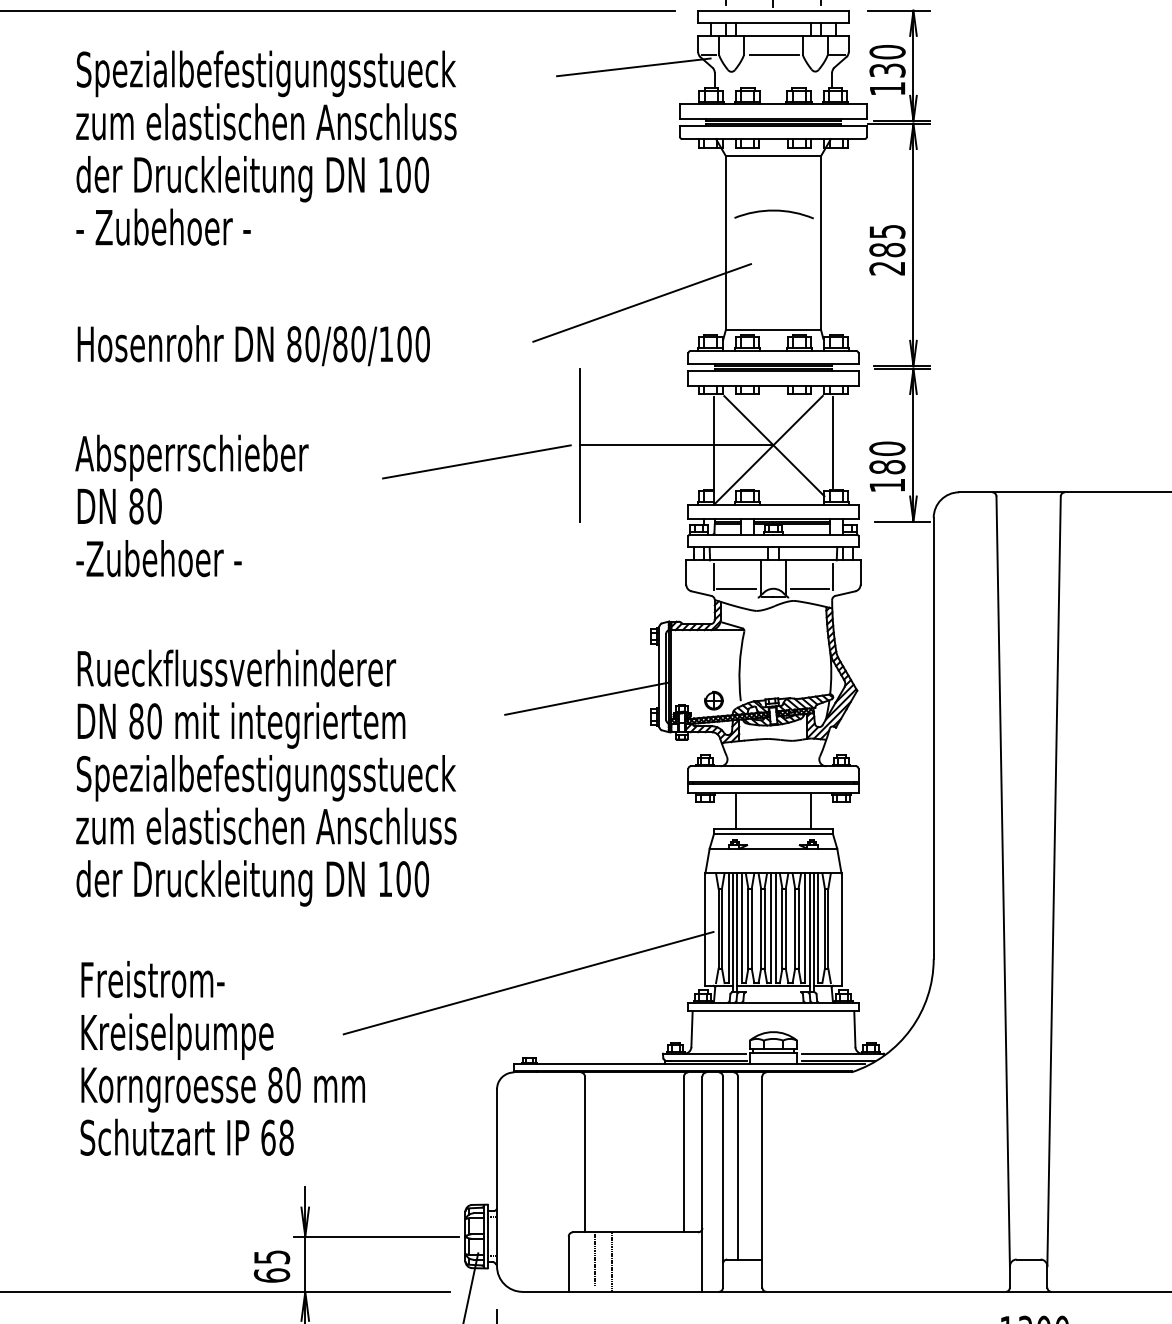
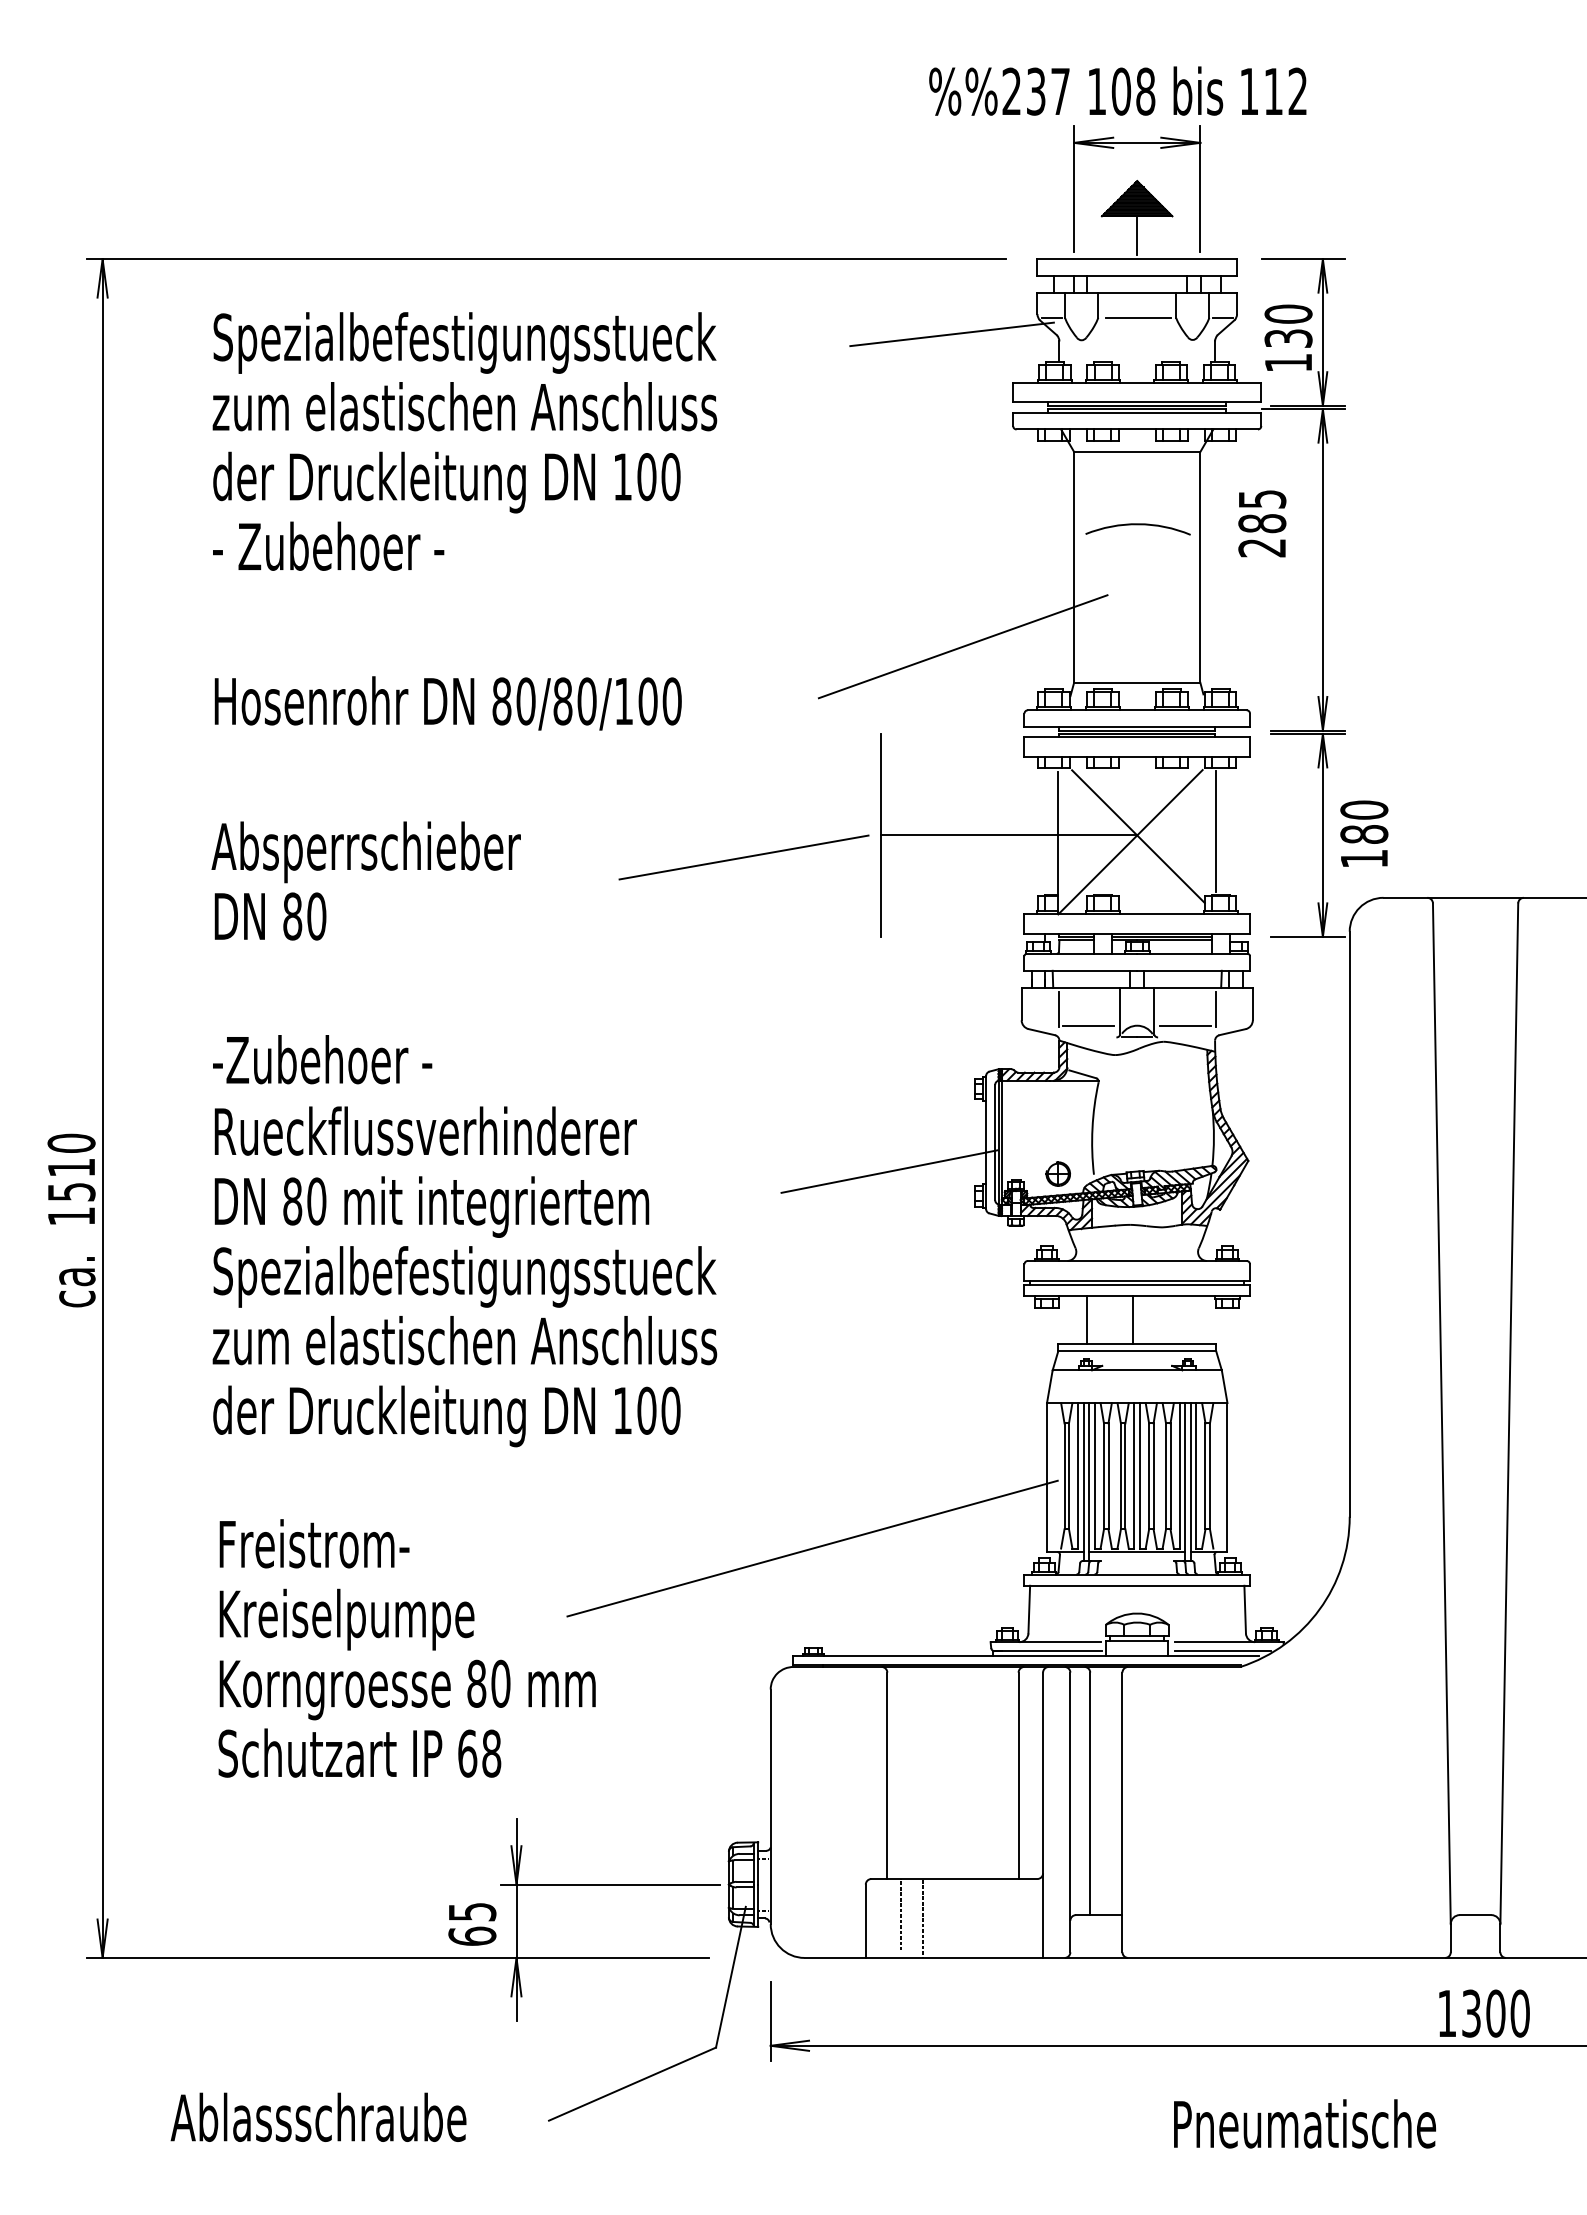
text: (887, 249) -> (1262, 523), moved
text: (887, 466) -> (1364, 833), moved
text: (158, 558) -> (322, 1059), moved
line: (811, 810) -> (1133, 1319), moved

